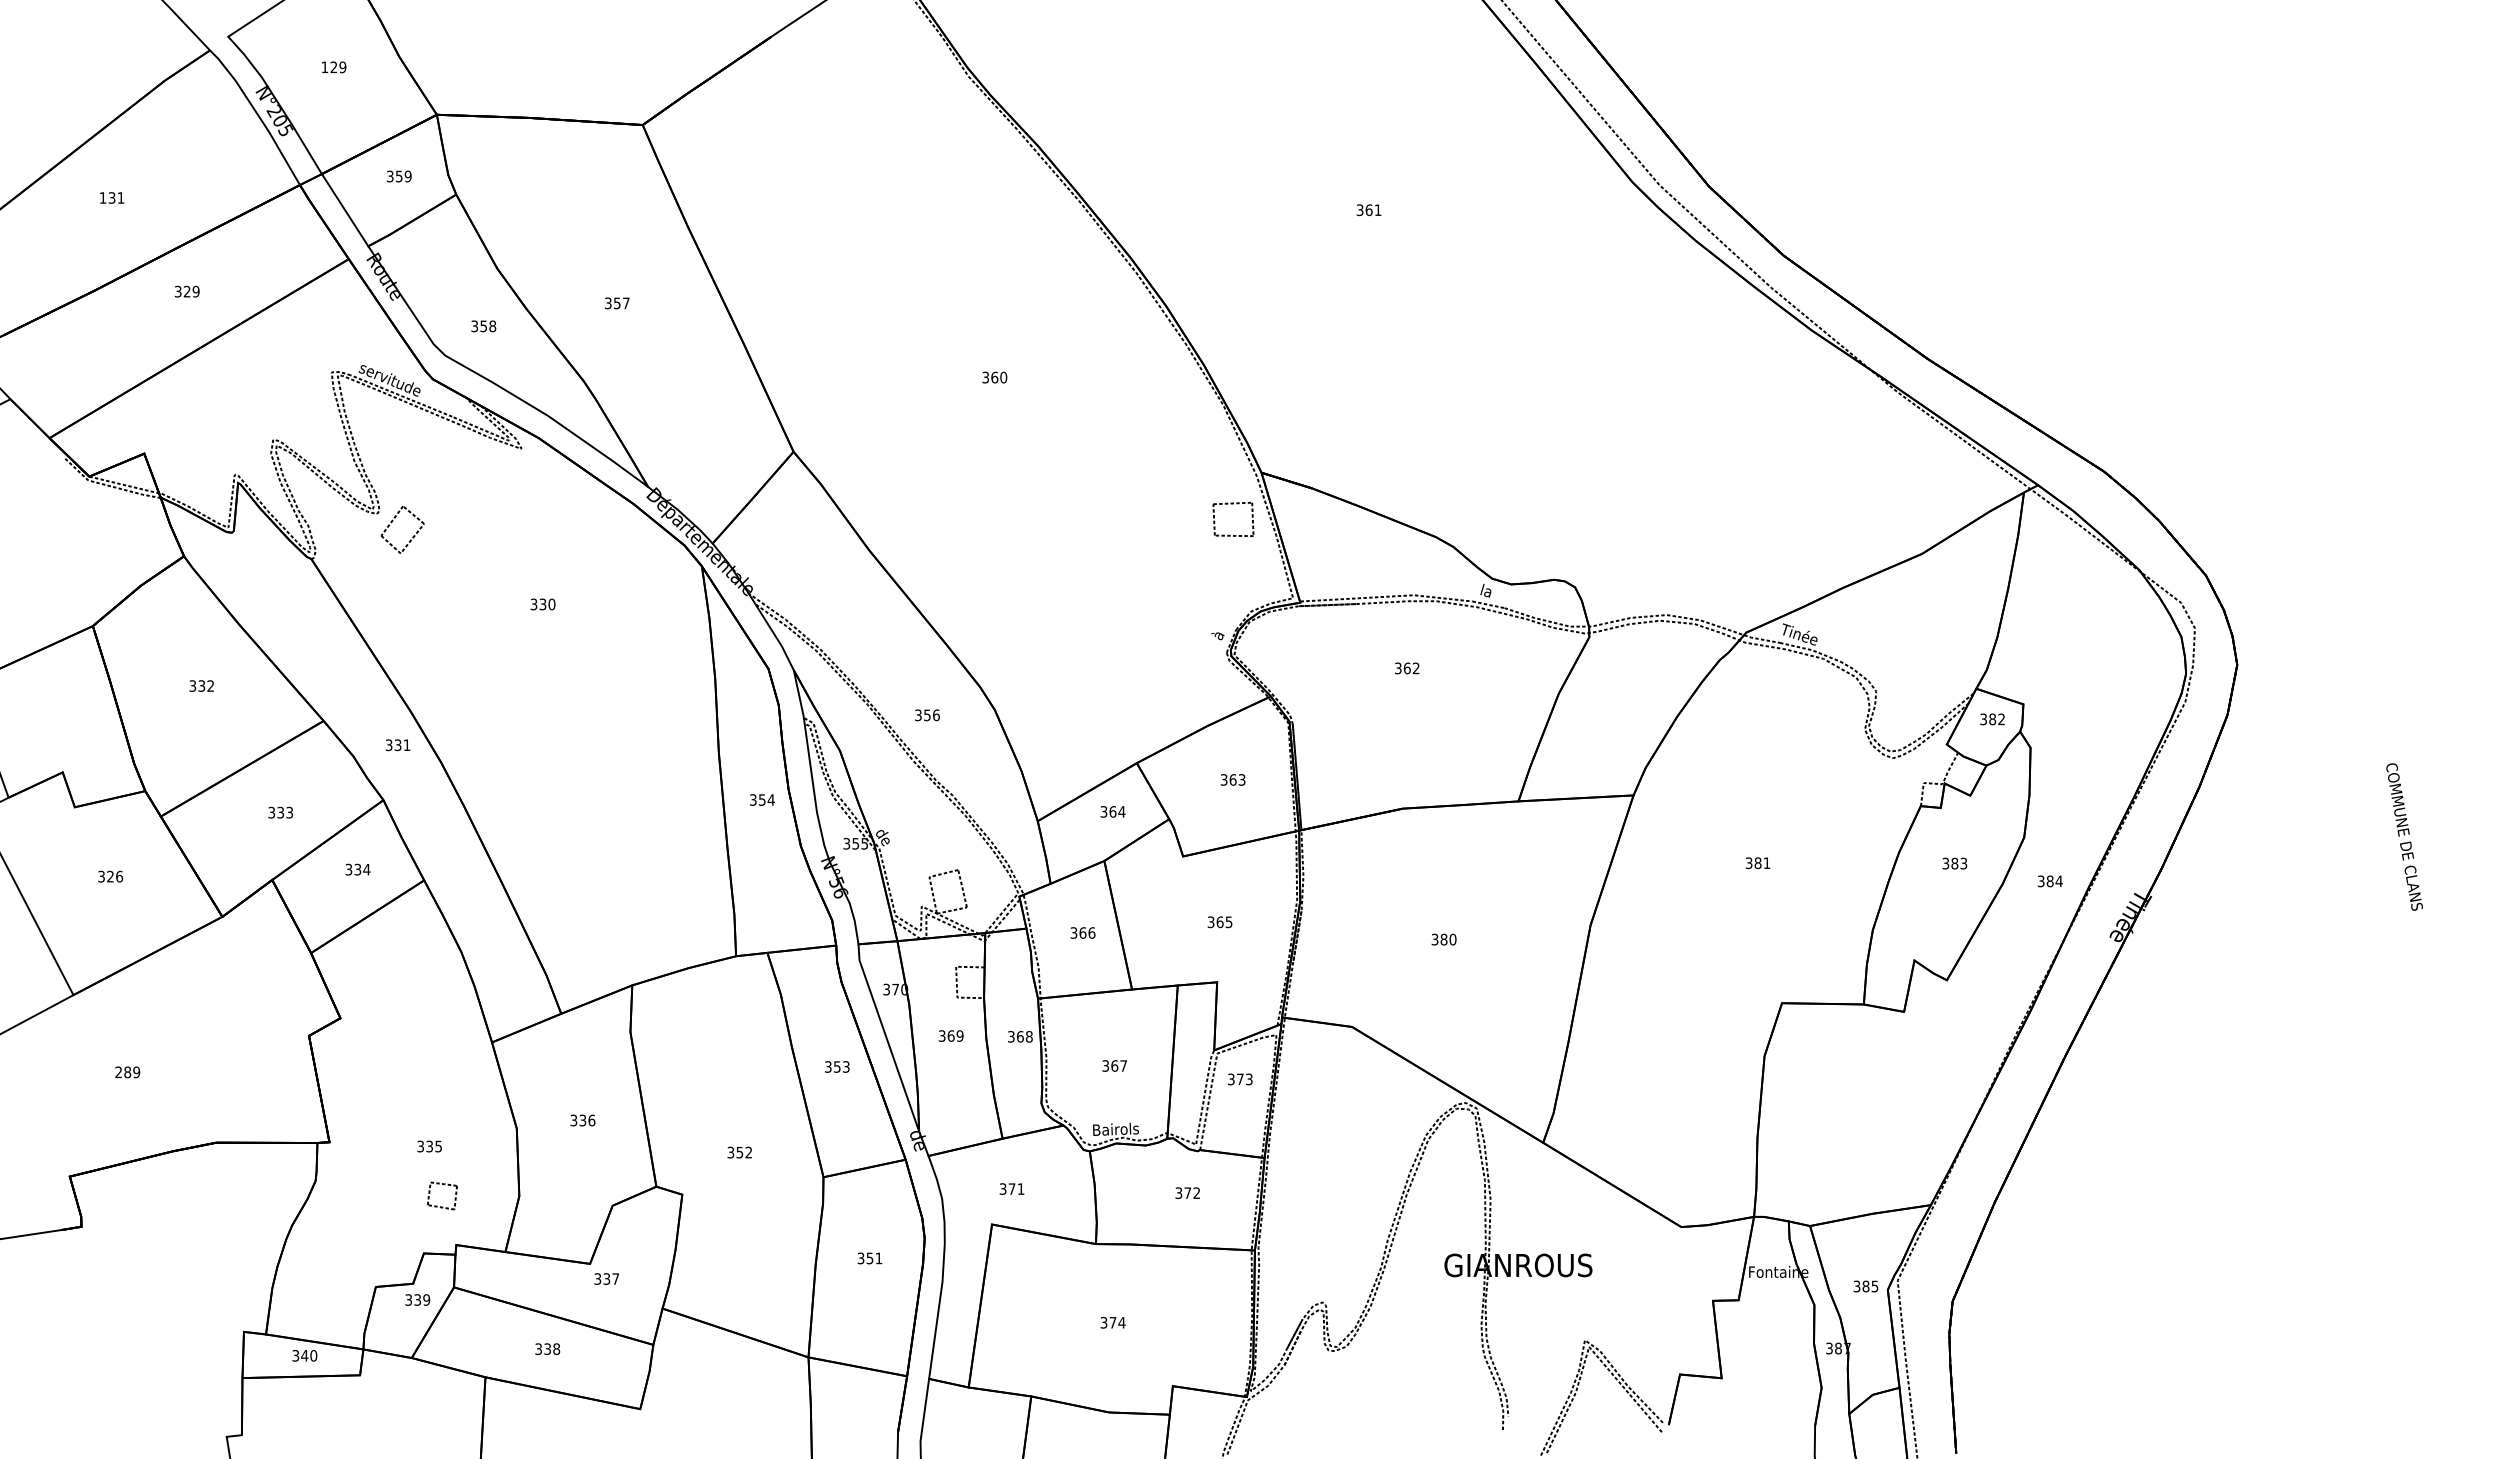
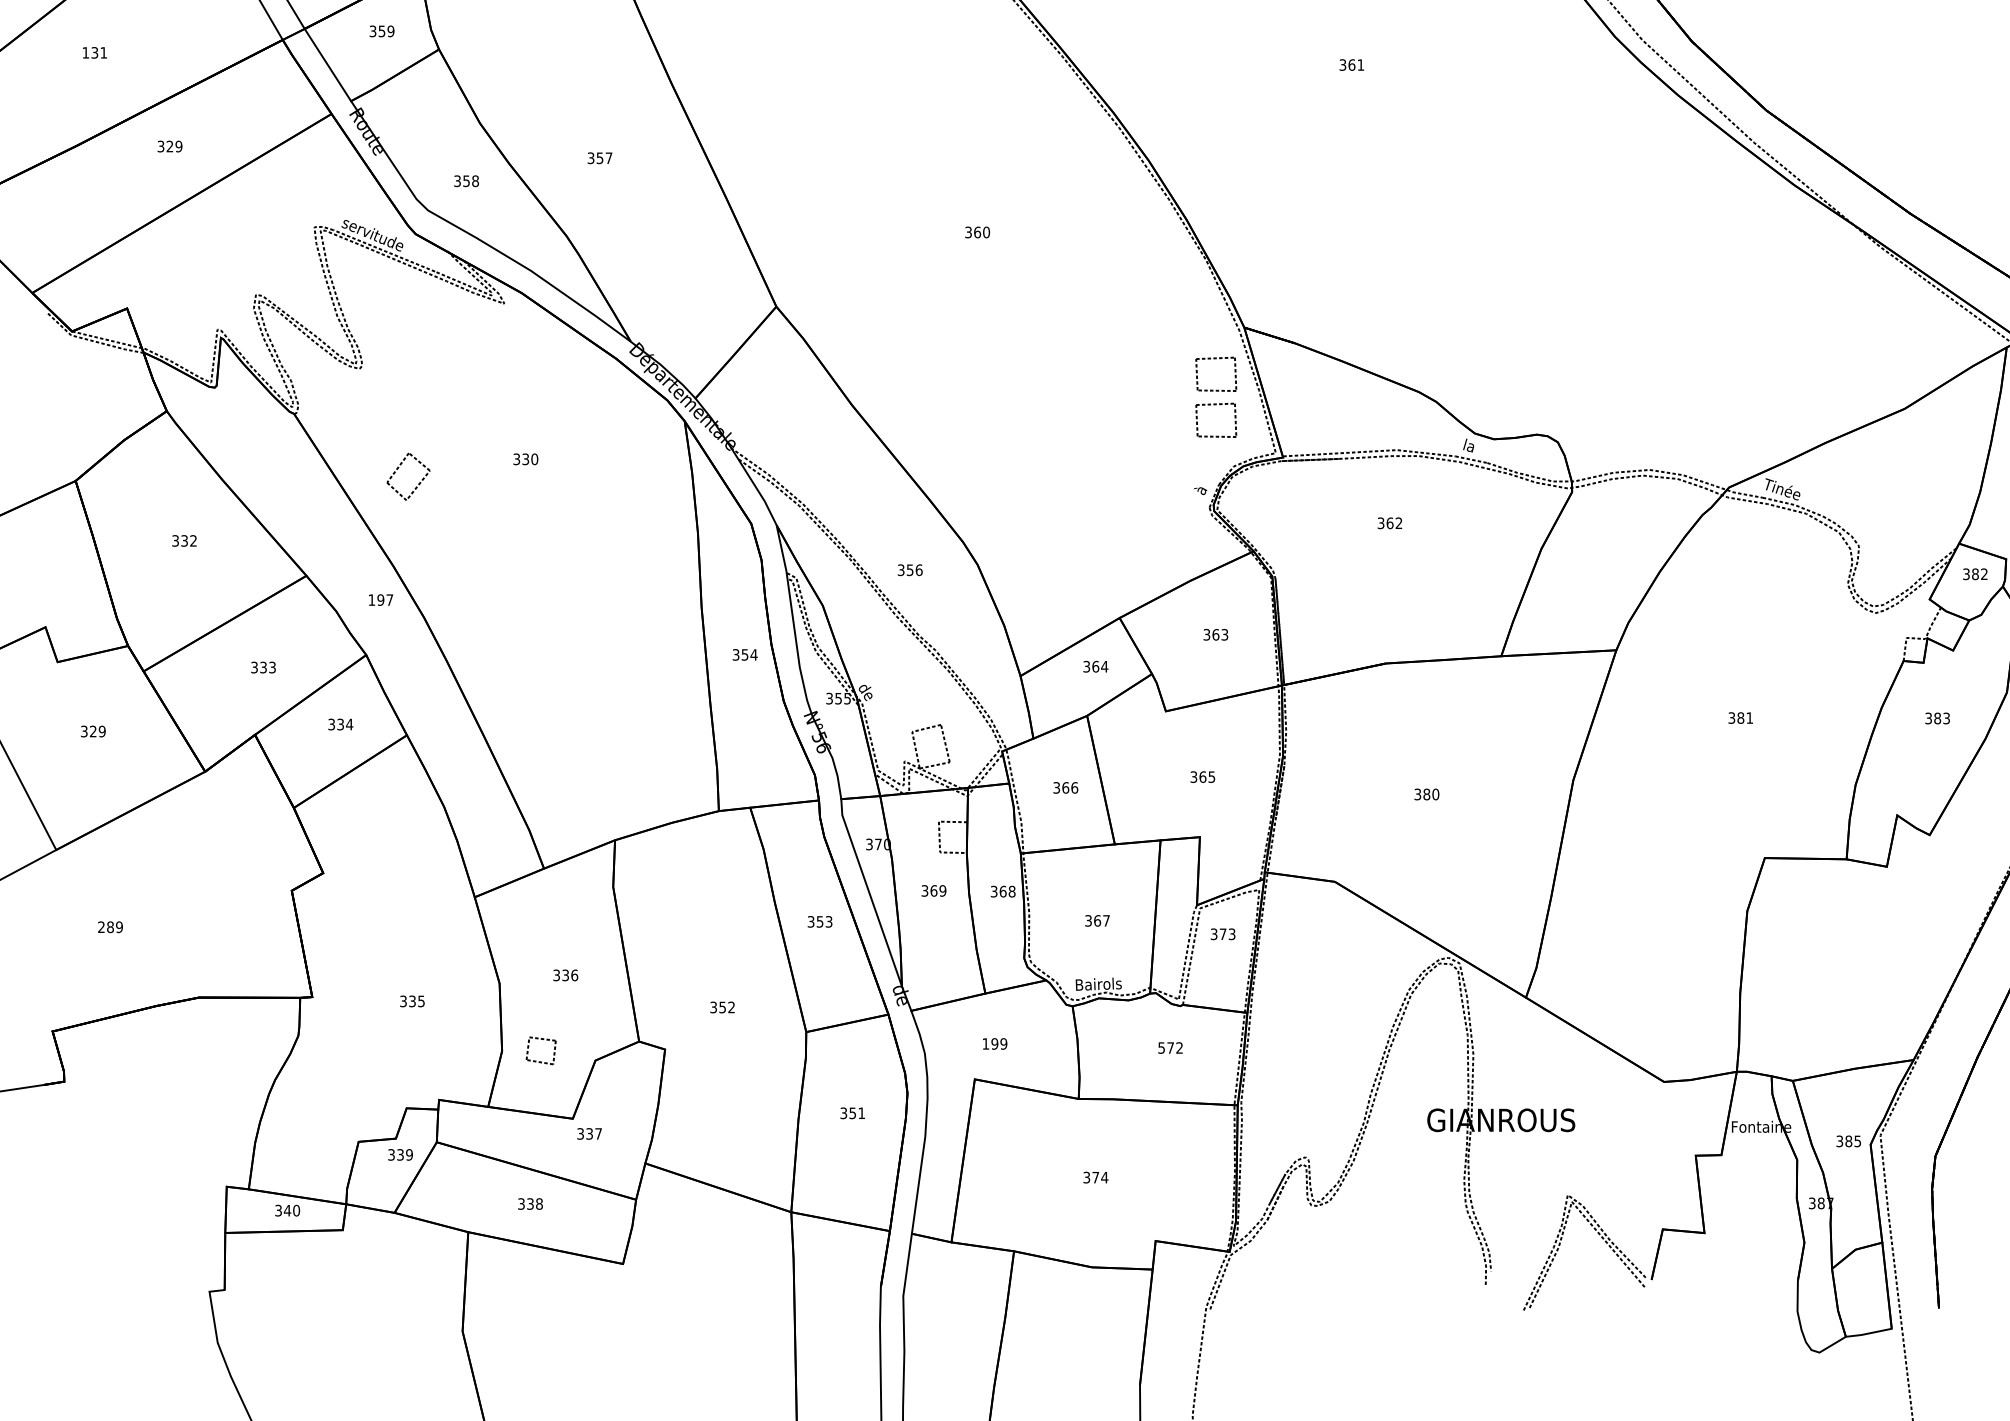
part: (393, 521) -> (399, 468), moved
part: (1233, 550) -> (1216, 405), added
text: (397, 745) -> (380, 600), 331 -> 197
text: (119, 876) -> (102, 731), 326 -> 329
part: (444, 1185) -> (543, 1040), moved
text: (1011, 1188) -> (994, 1043), 371 -> 199
text: (1178, 1192) -> (1161, 1047), 372 -> 572

